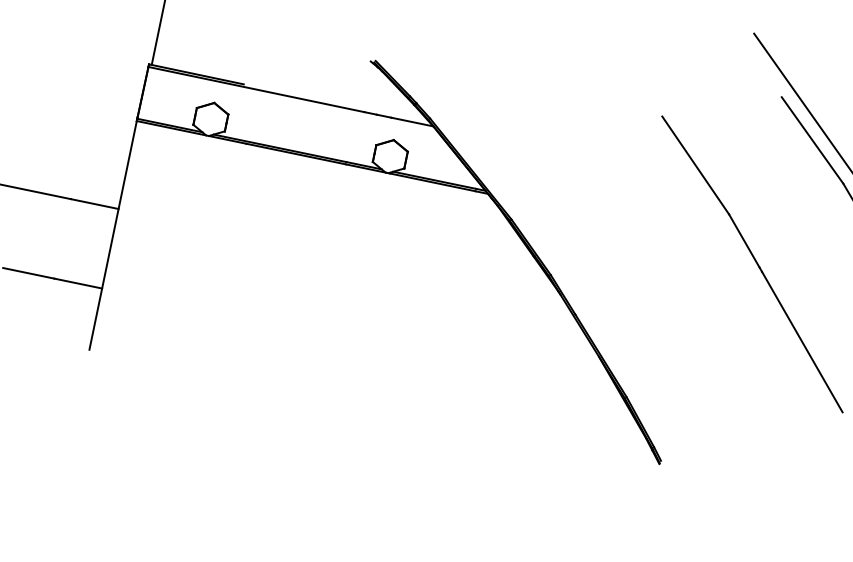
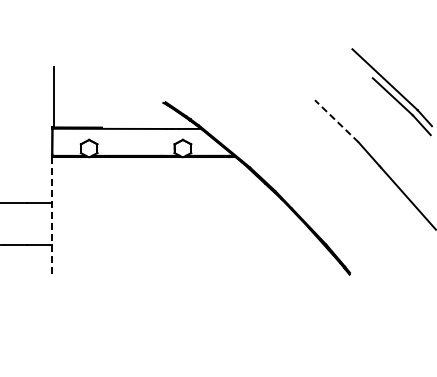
line: (695, 163) -> (336, 120), solid -> dashed
line: (113, 234) -> (52, 216), solid -> dashed

